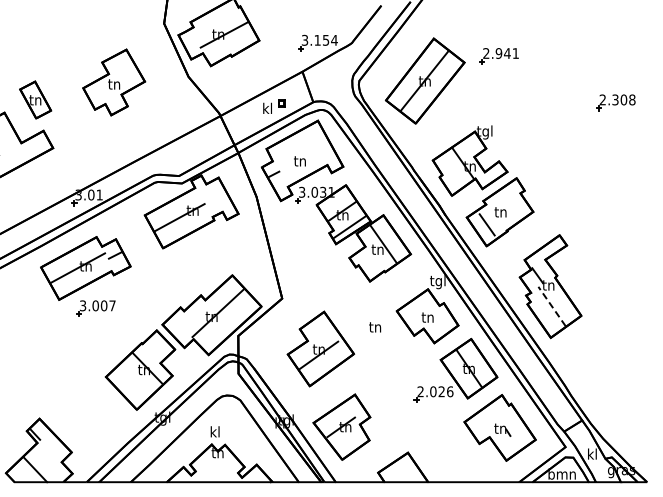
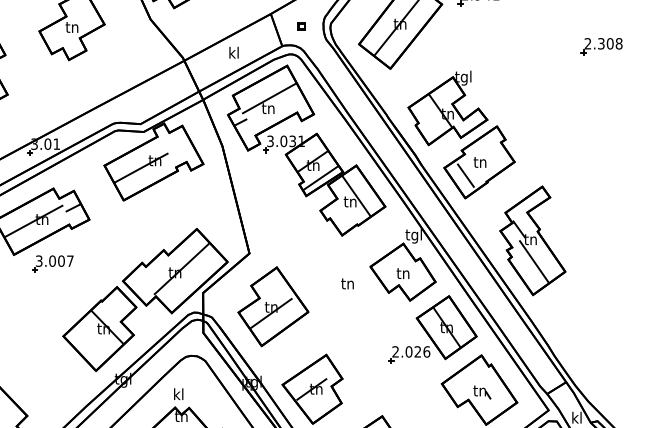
part: (281, 103) -> (301, 26), moved
line: (301, 151) -> (269, 98), added
line: (552, 306) -> (534, 261), dashed -> solid
part: (320, 348) -> (273, 306), moved

